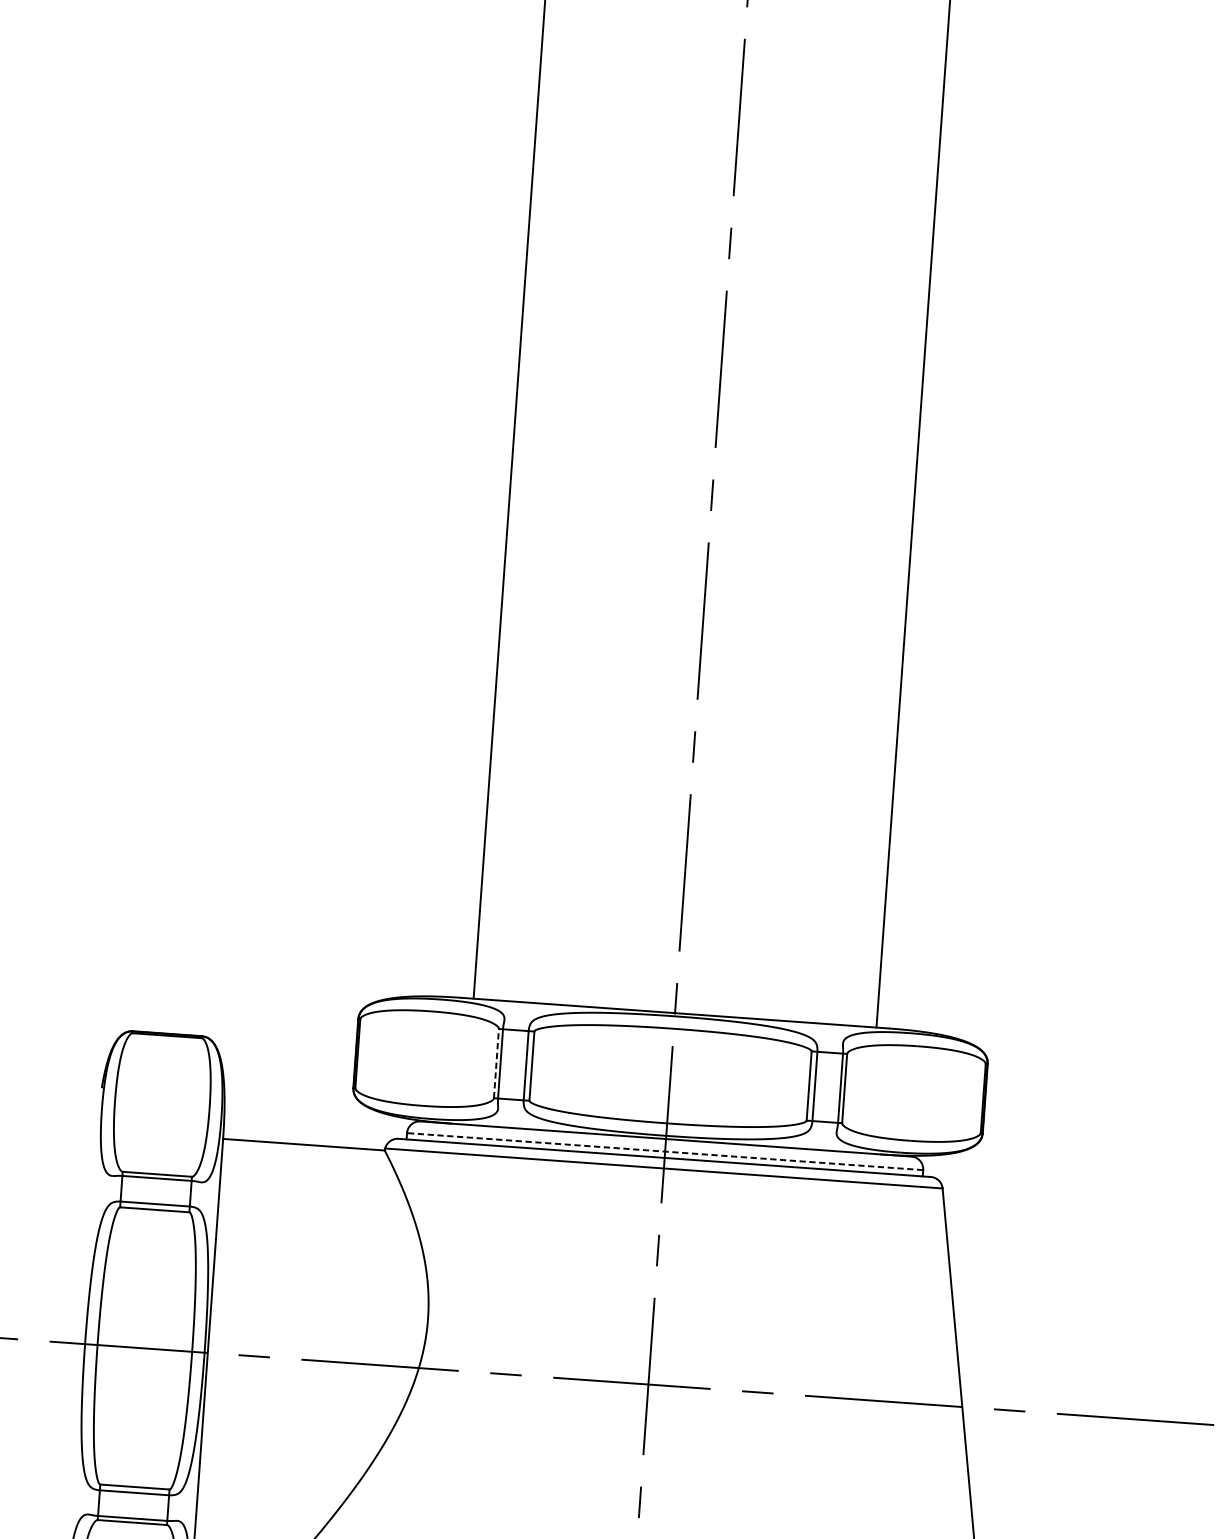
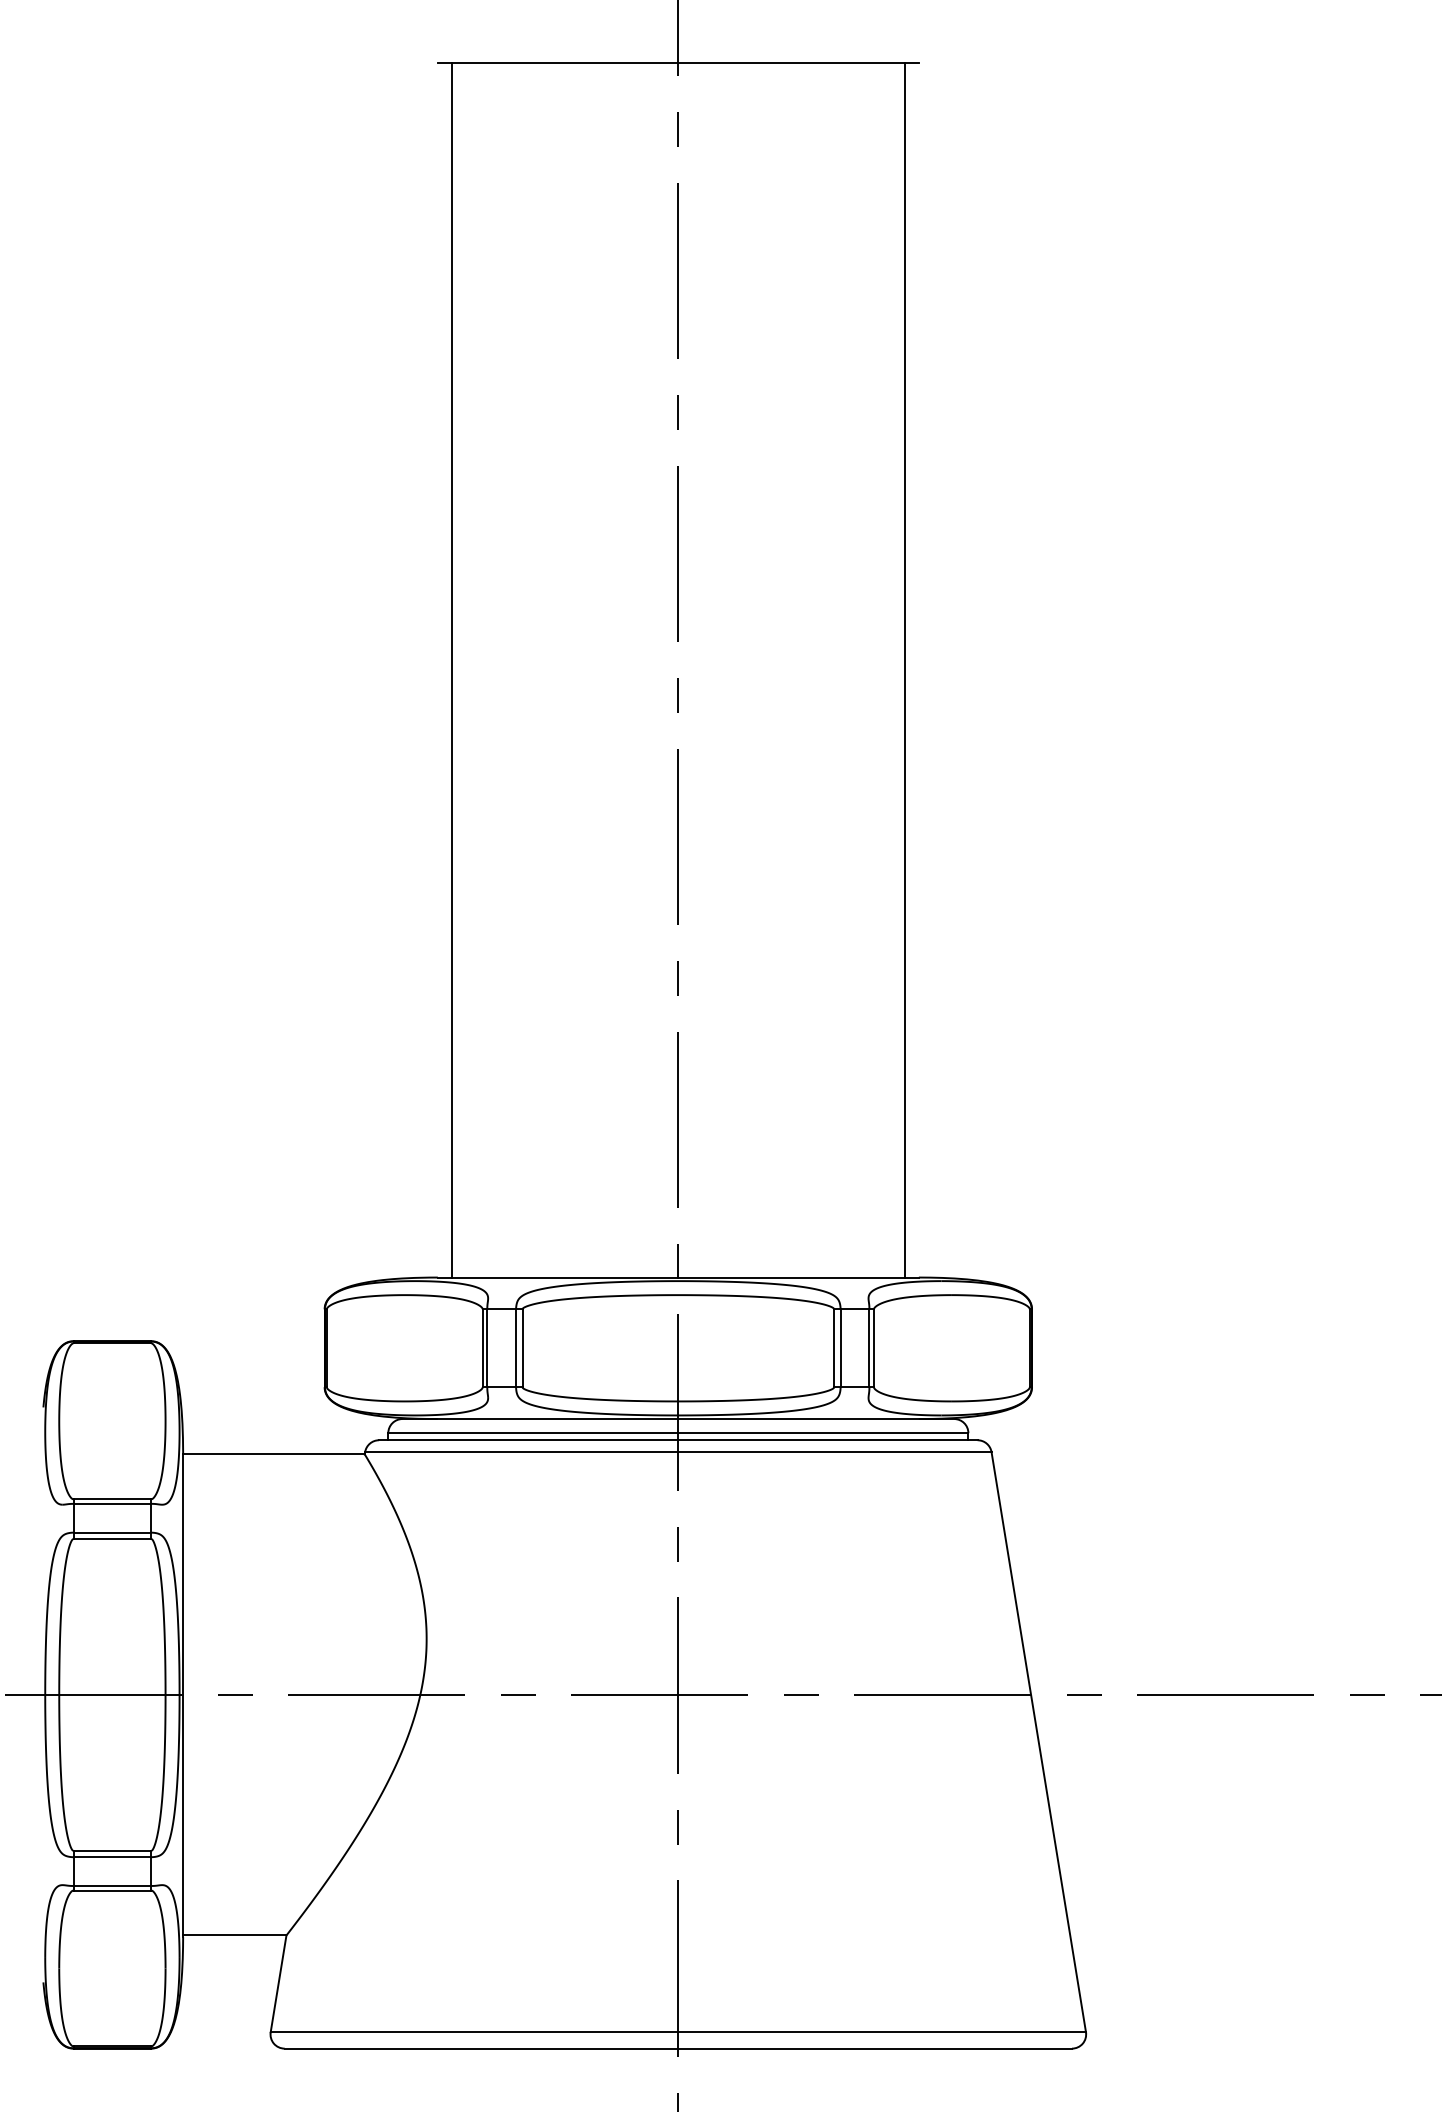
line: (496, 1063) -> (482, 1348), dashed -> solid
line: (664, 1151) -> (677, 1433), dashed -> solid

